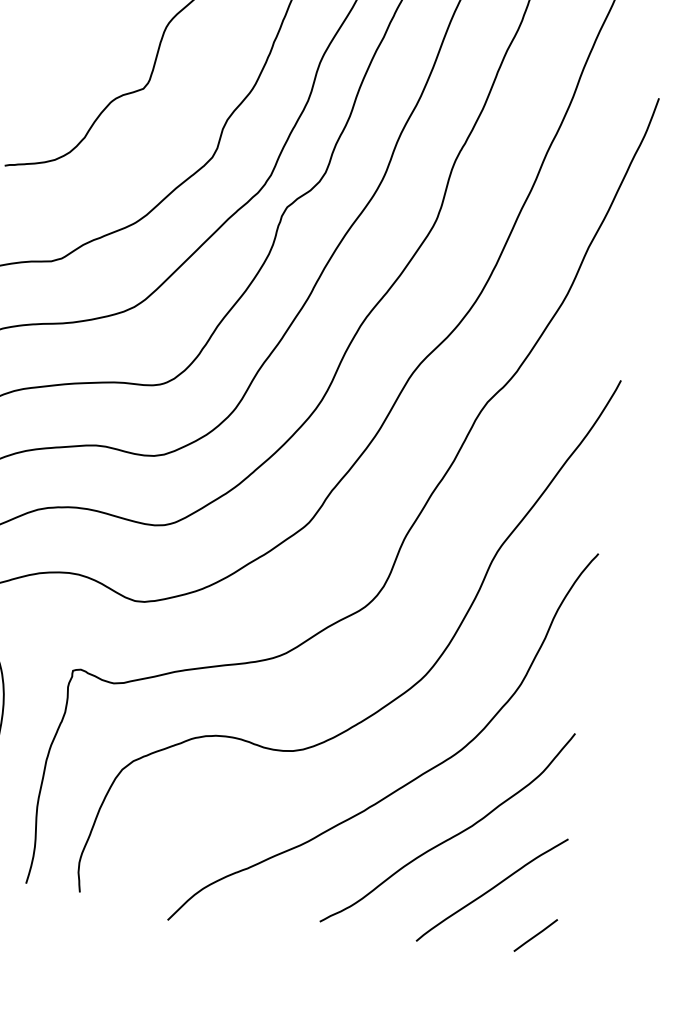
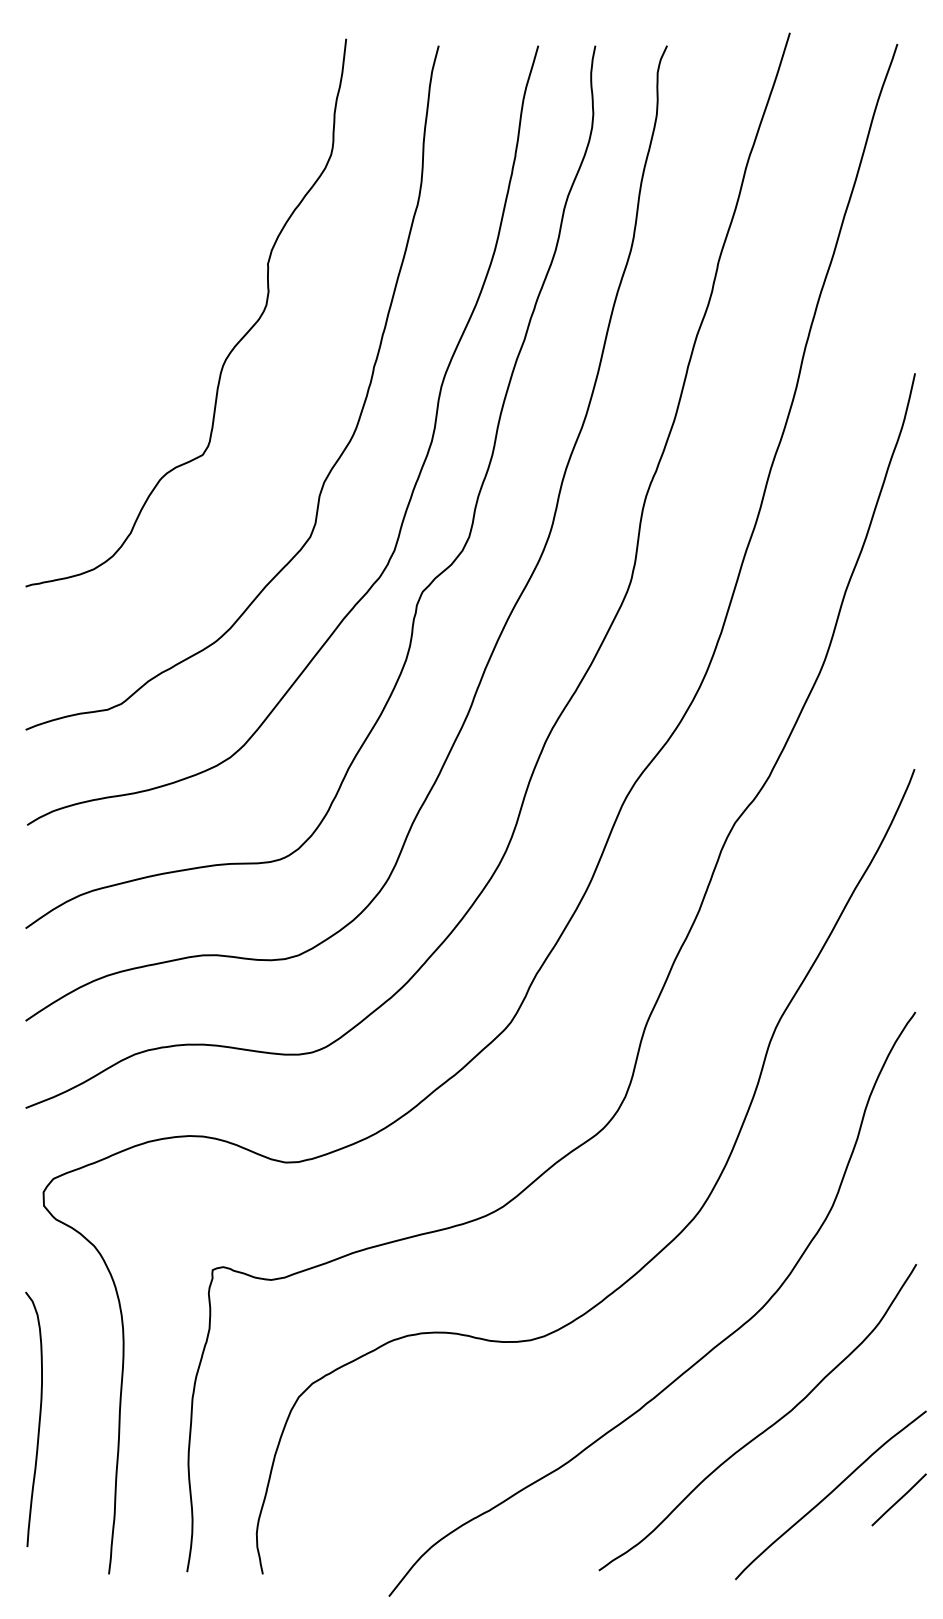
line: (535, 935) -> (898, 1499), moved

